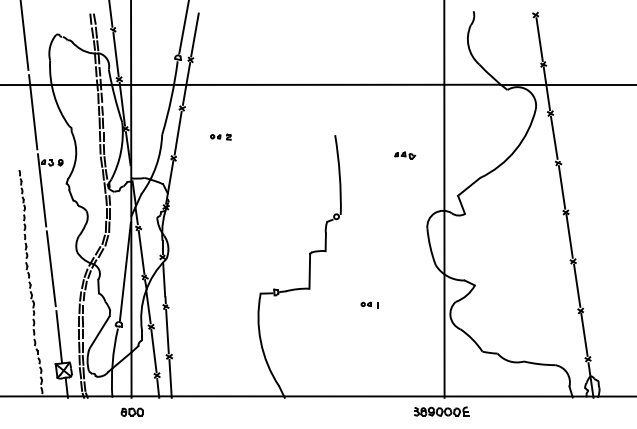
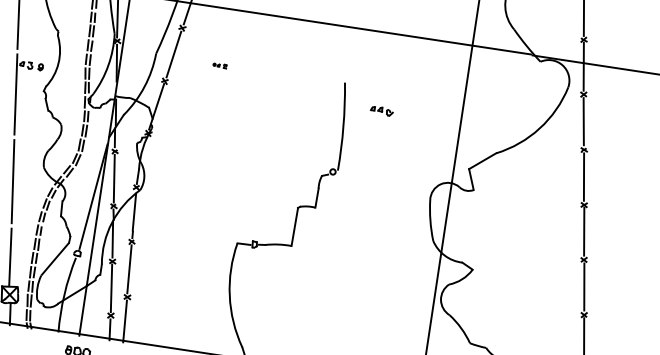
part: (220, 136) -> (219, 65), size x0.6
part: (405, 155) -> (382, 110), moved
part: (369, 304) -> (354, 273), removed

